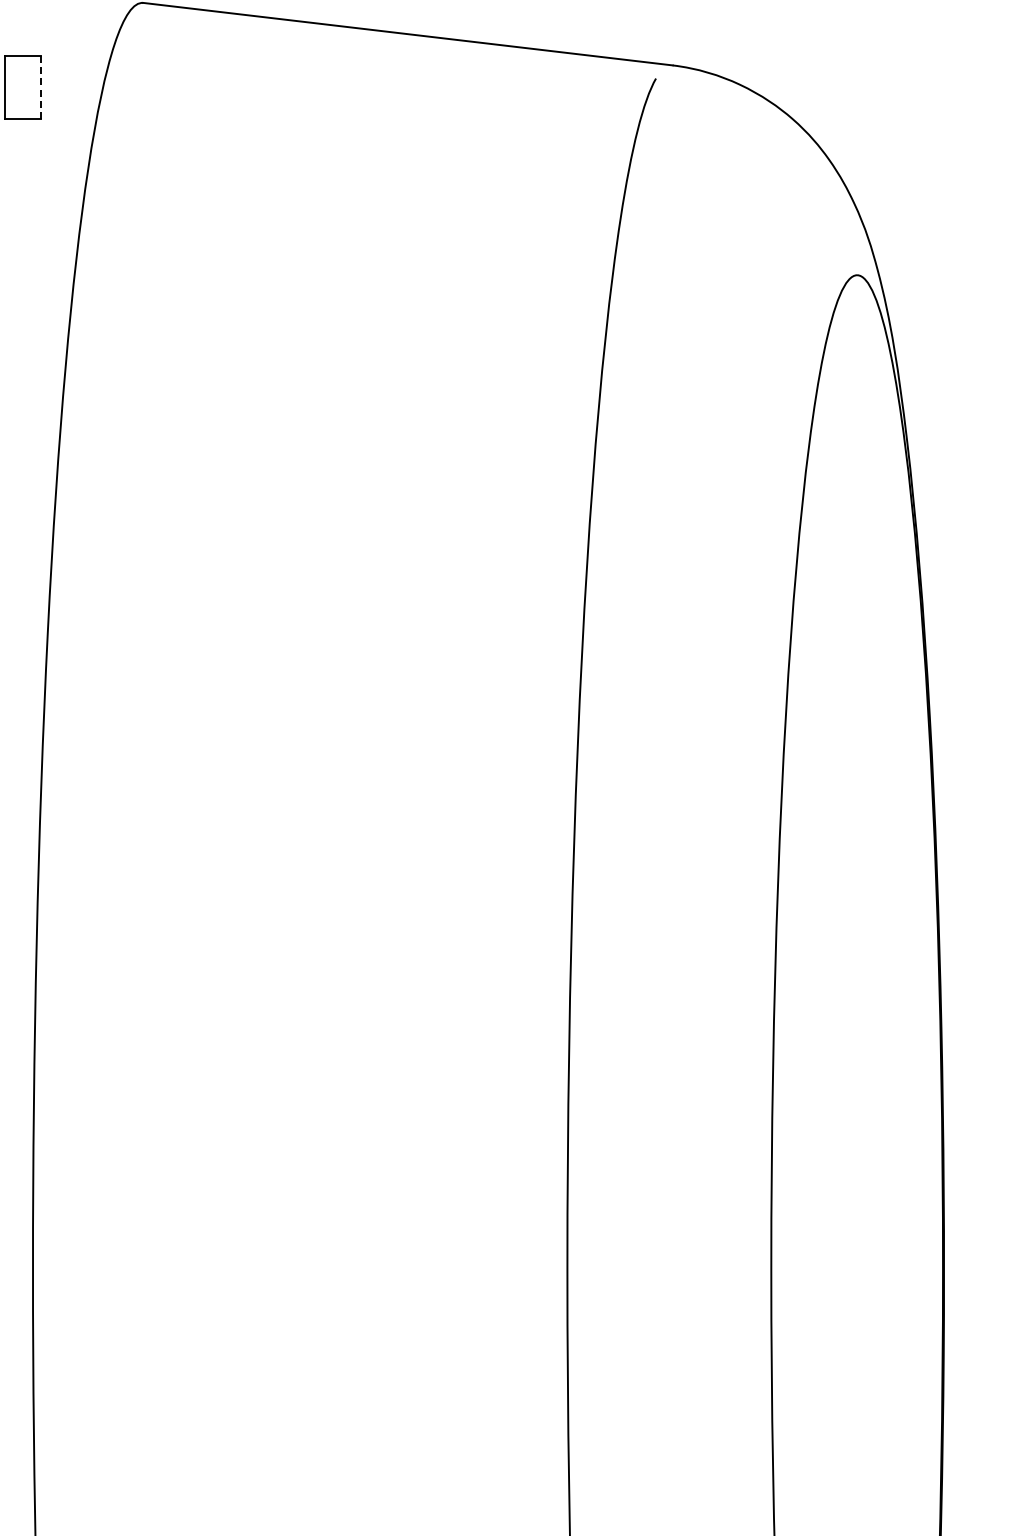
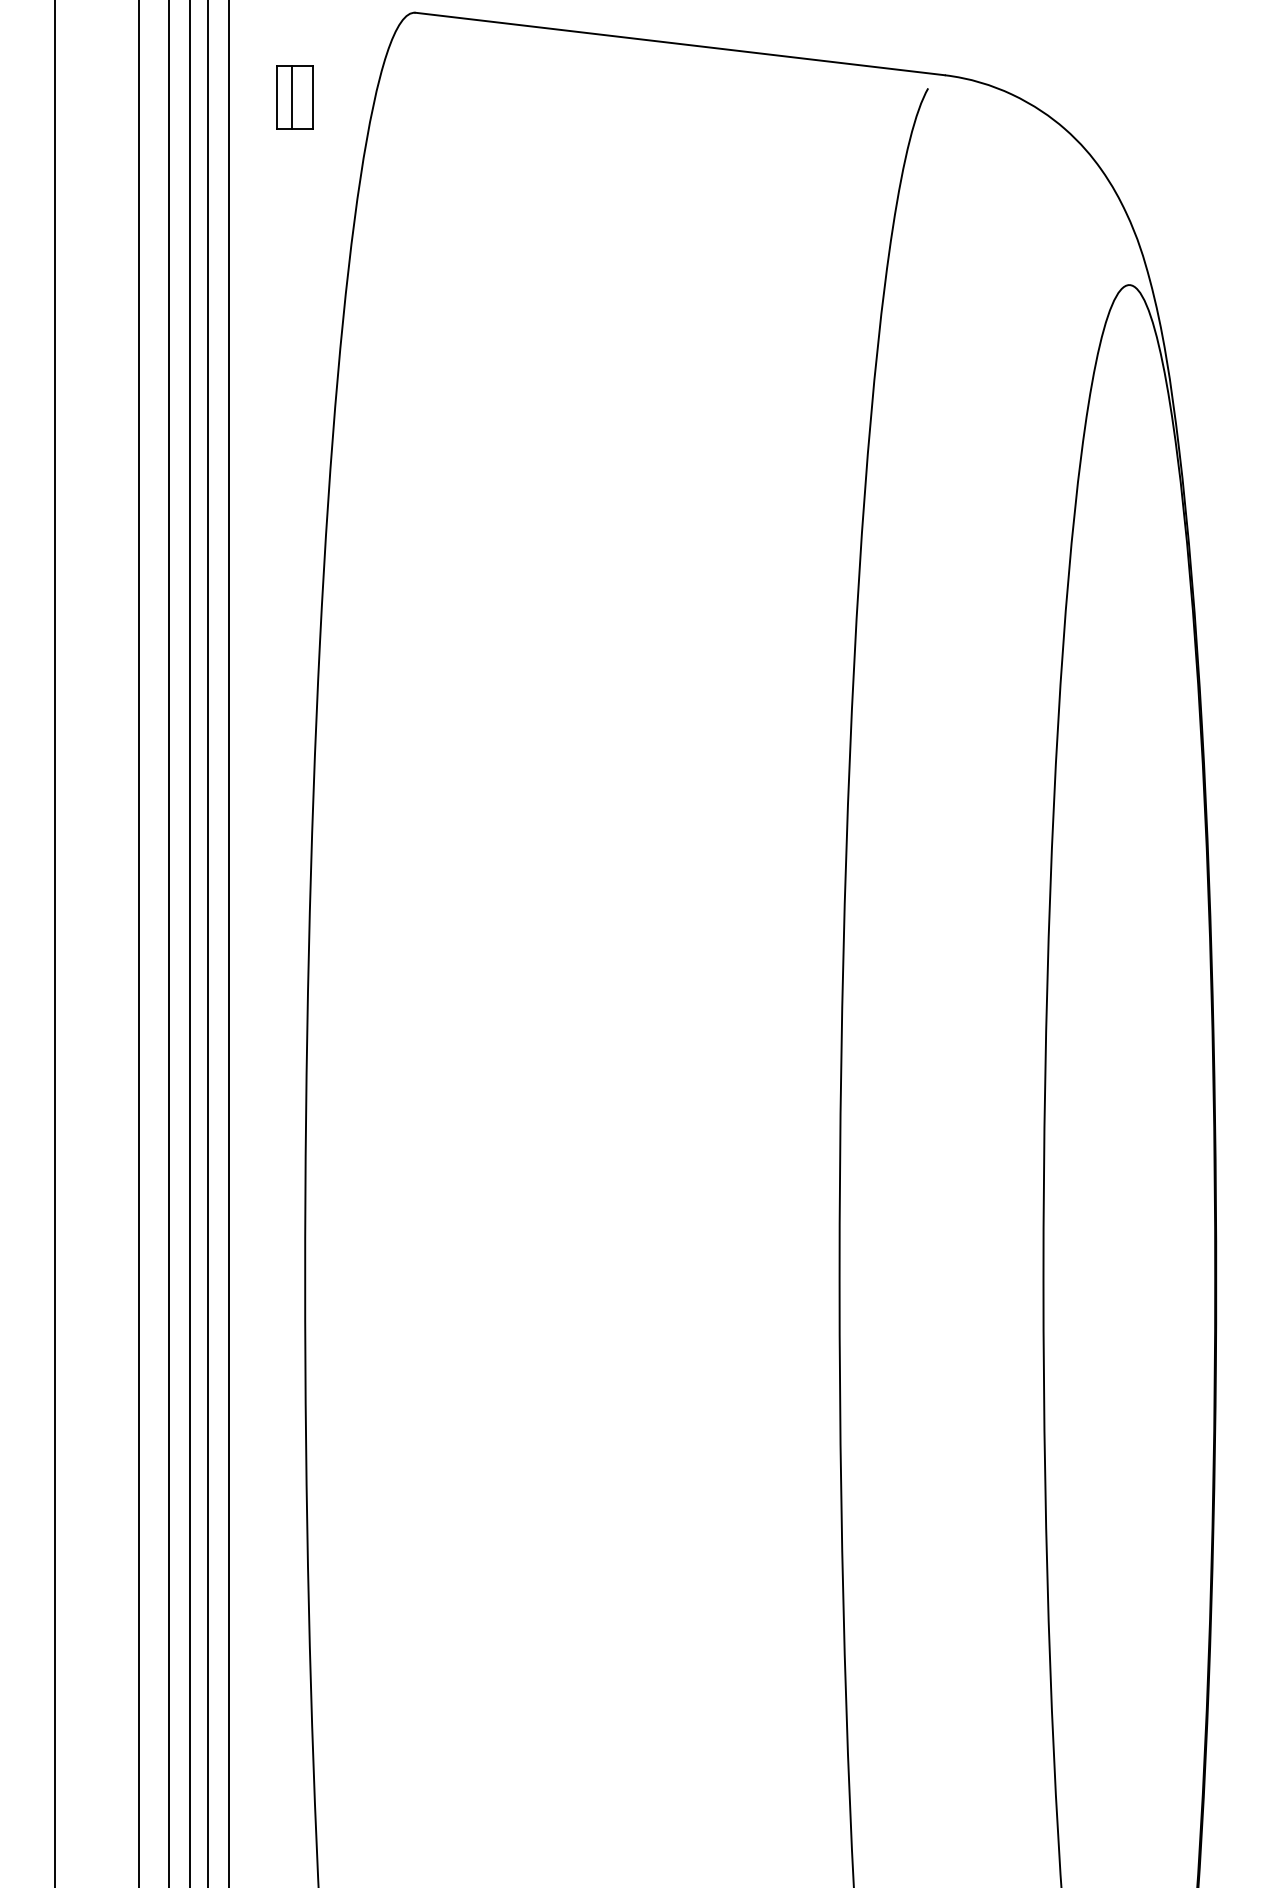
line: (20, 86) -> (292, 96), added
line: (41, 87) -> (313, 97), dashed -> solid

